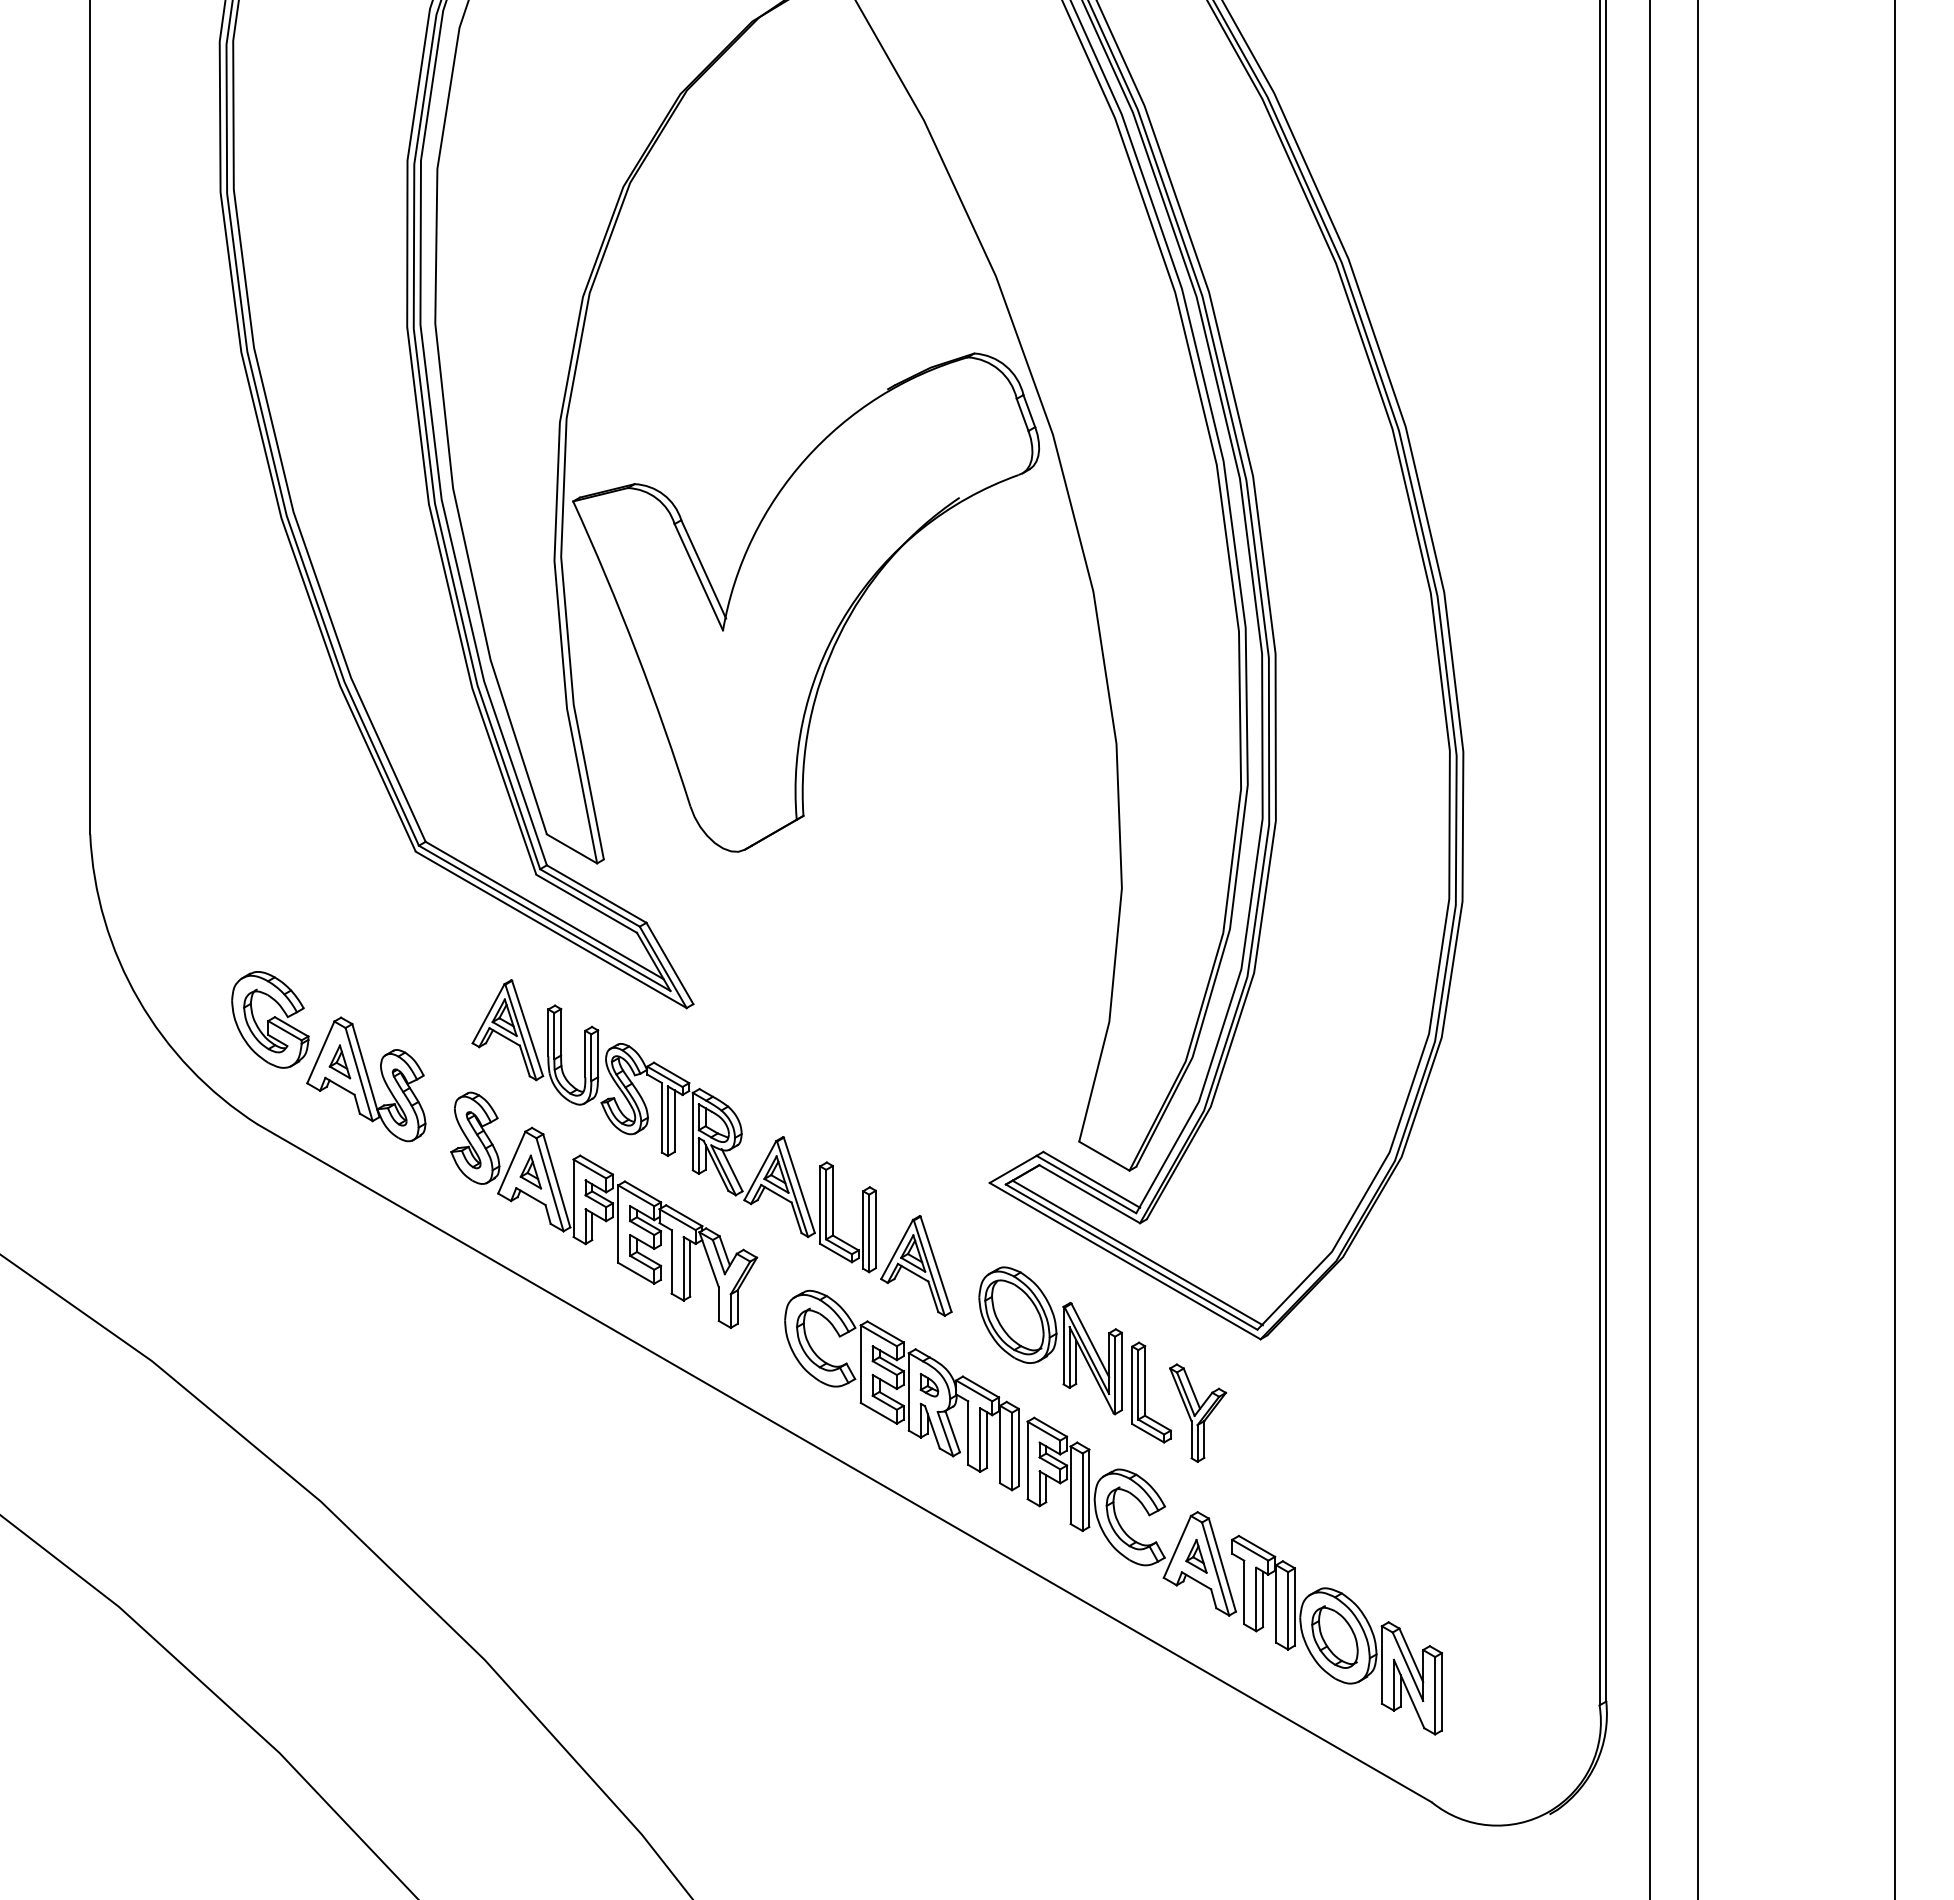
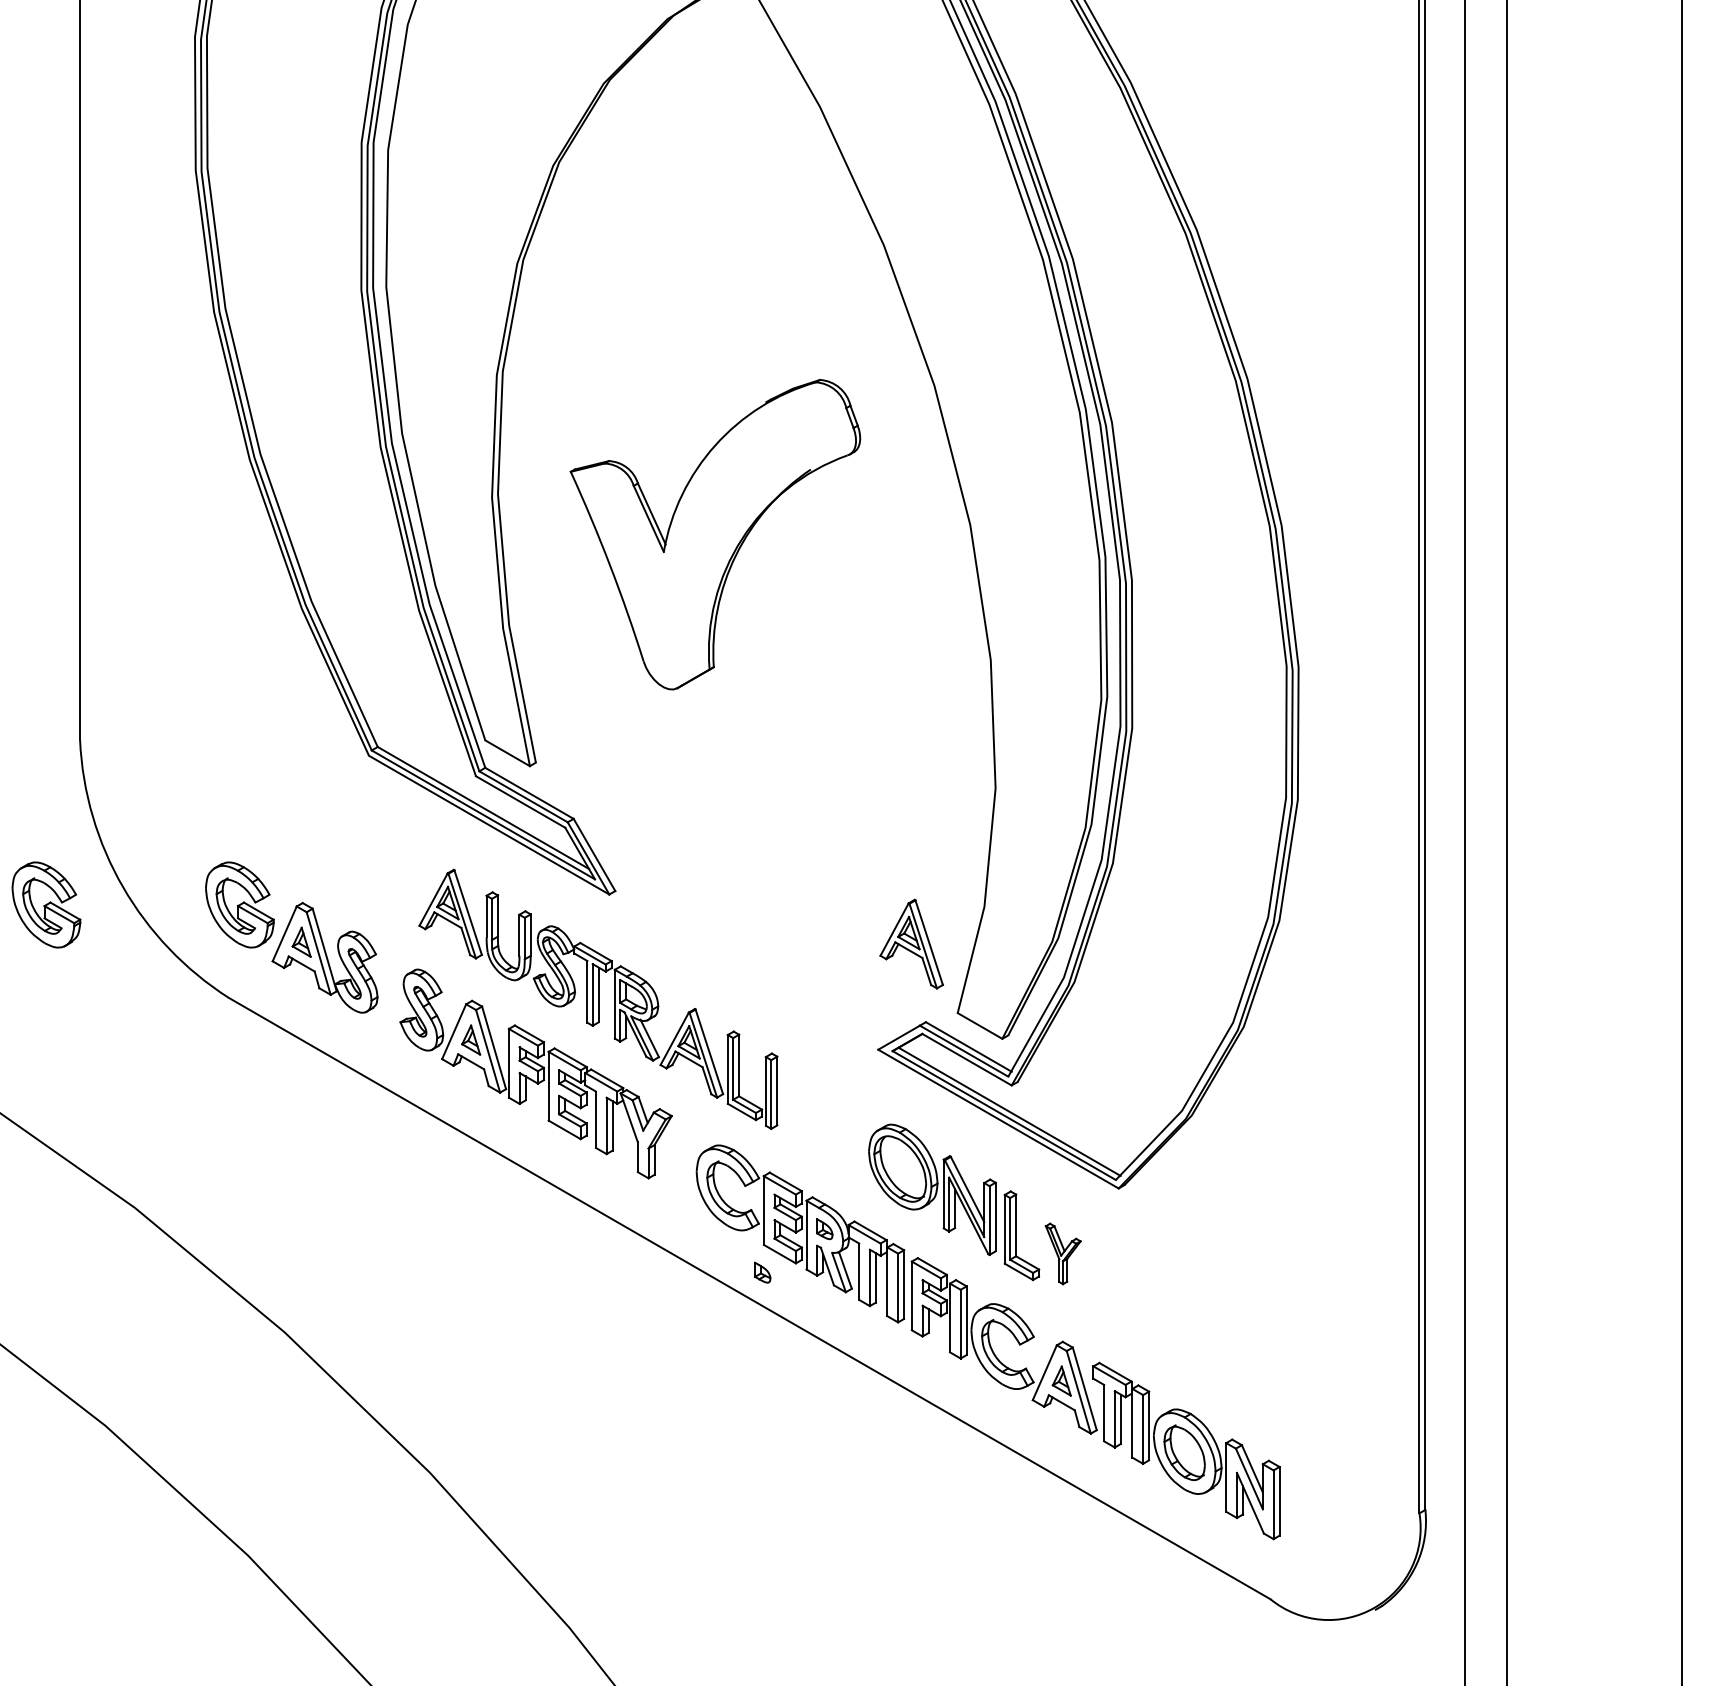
part: (806, 602) -> (715, 534), size x0.7
part: (52, 1019) -> (46, 904), added
part: (916, 1265) -> (911, 943), moved
part: (1198, 1412) -> (1063, 1253), size x0.7
part: (859, 1434) -> (762, 1272), added

